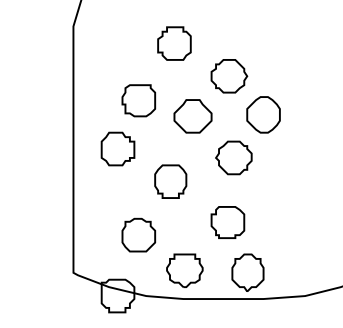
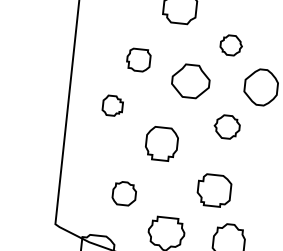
part: (229, 76) -> (231, 45), size x0.6
part: (138, 100) -> (138, 59), size x0.7
part: (117, 148) -> (112, 105), size x0.6
part: (233, 157) -> (226, 126), size x0.7
part: (138, 234) -> (124, 193), size x0.7

